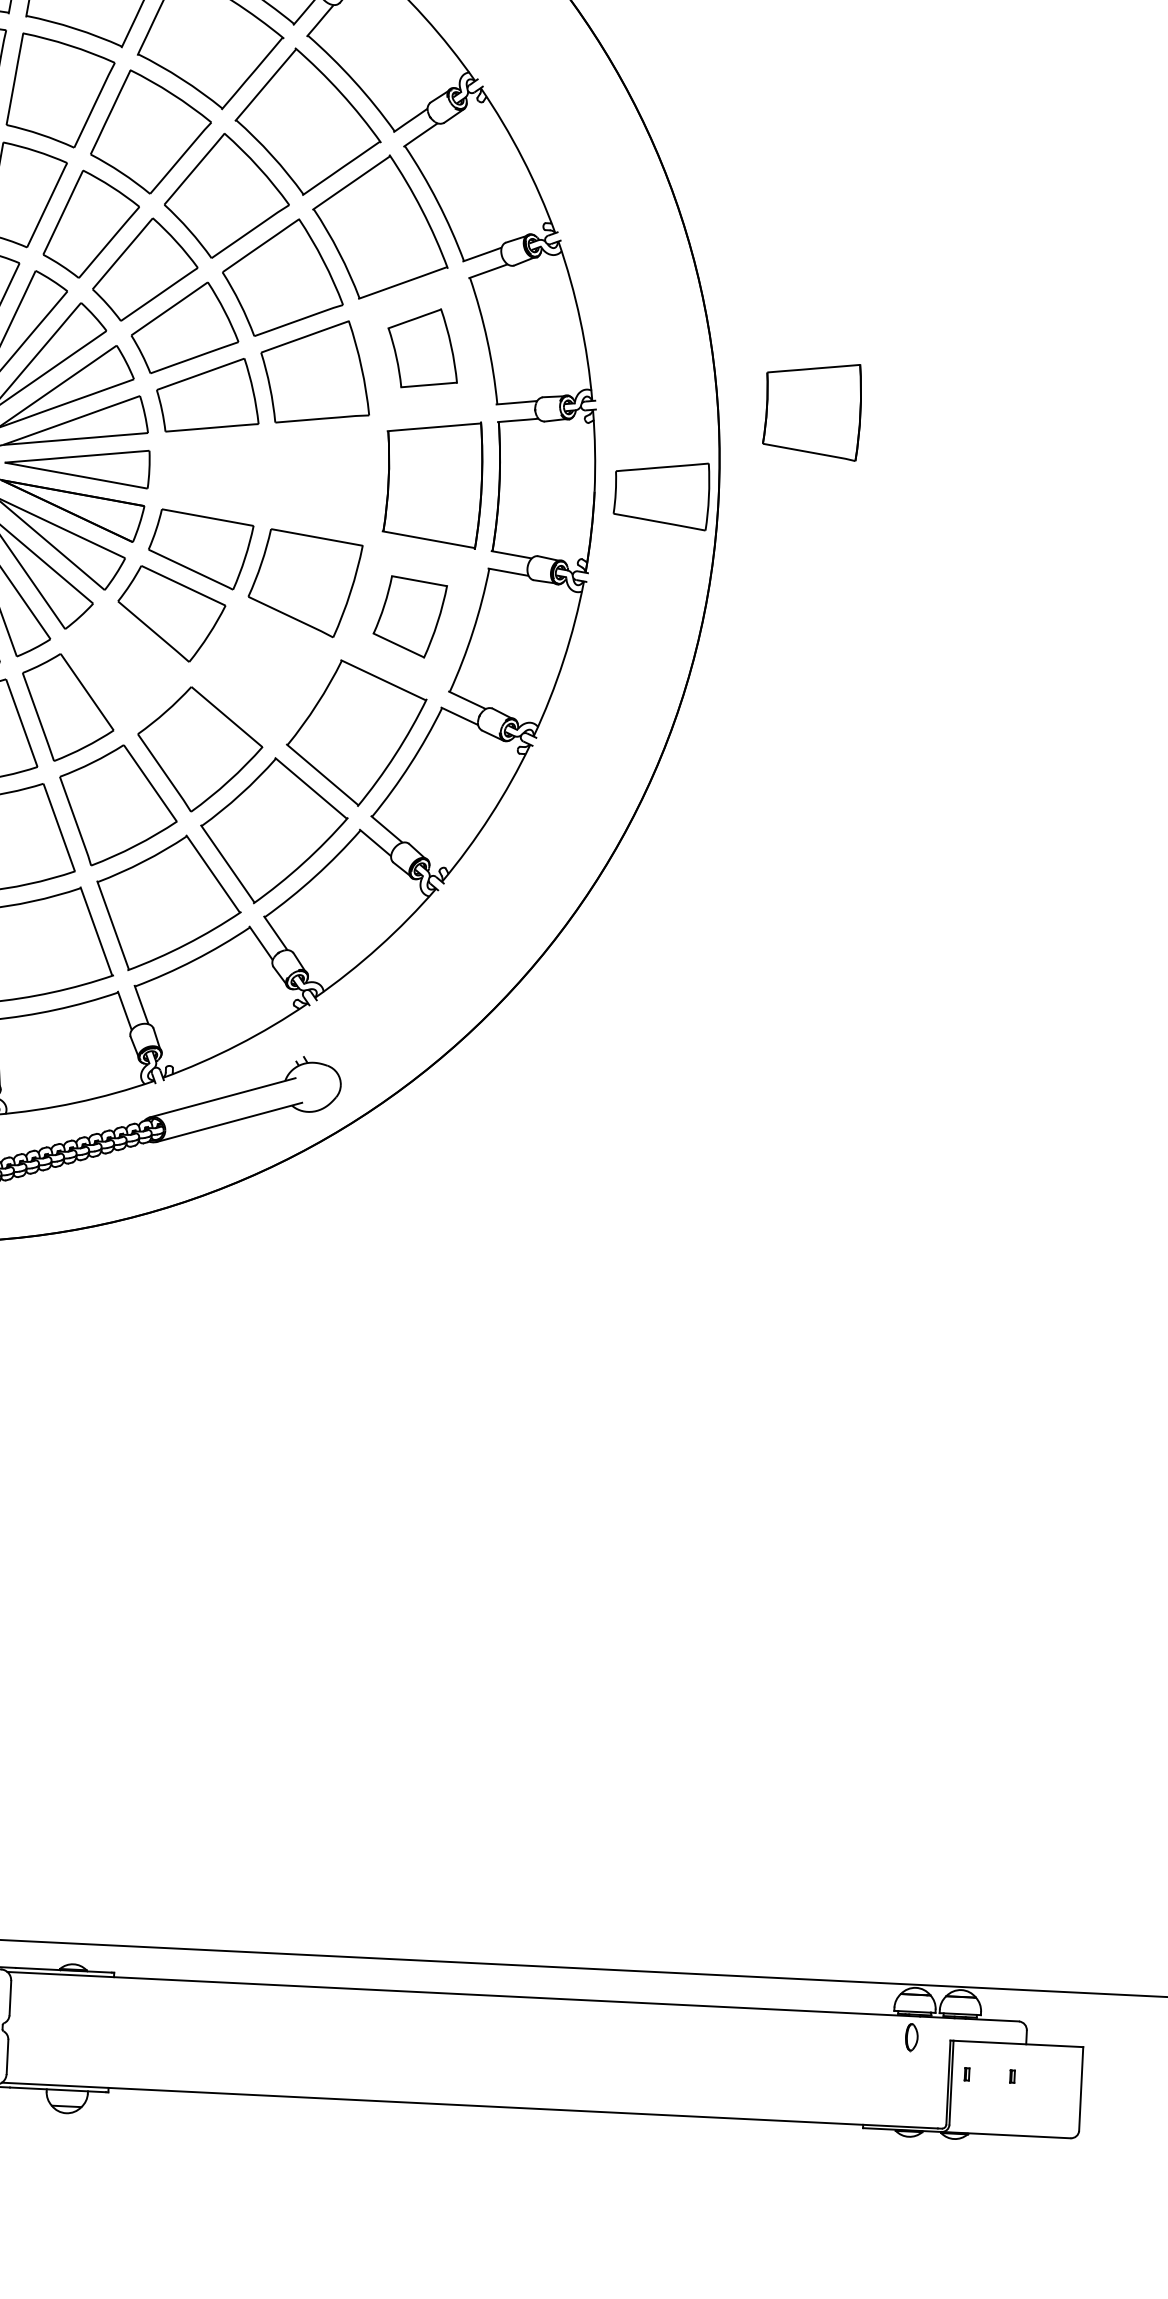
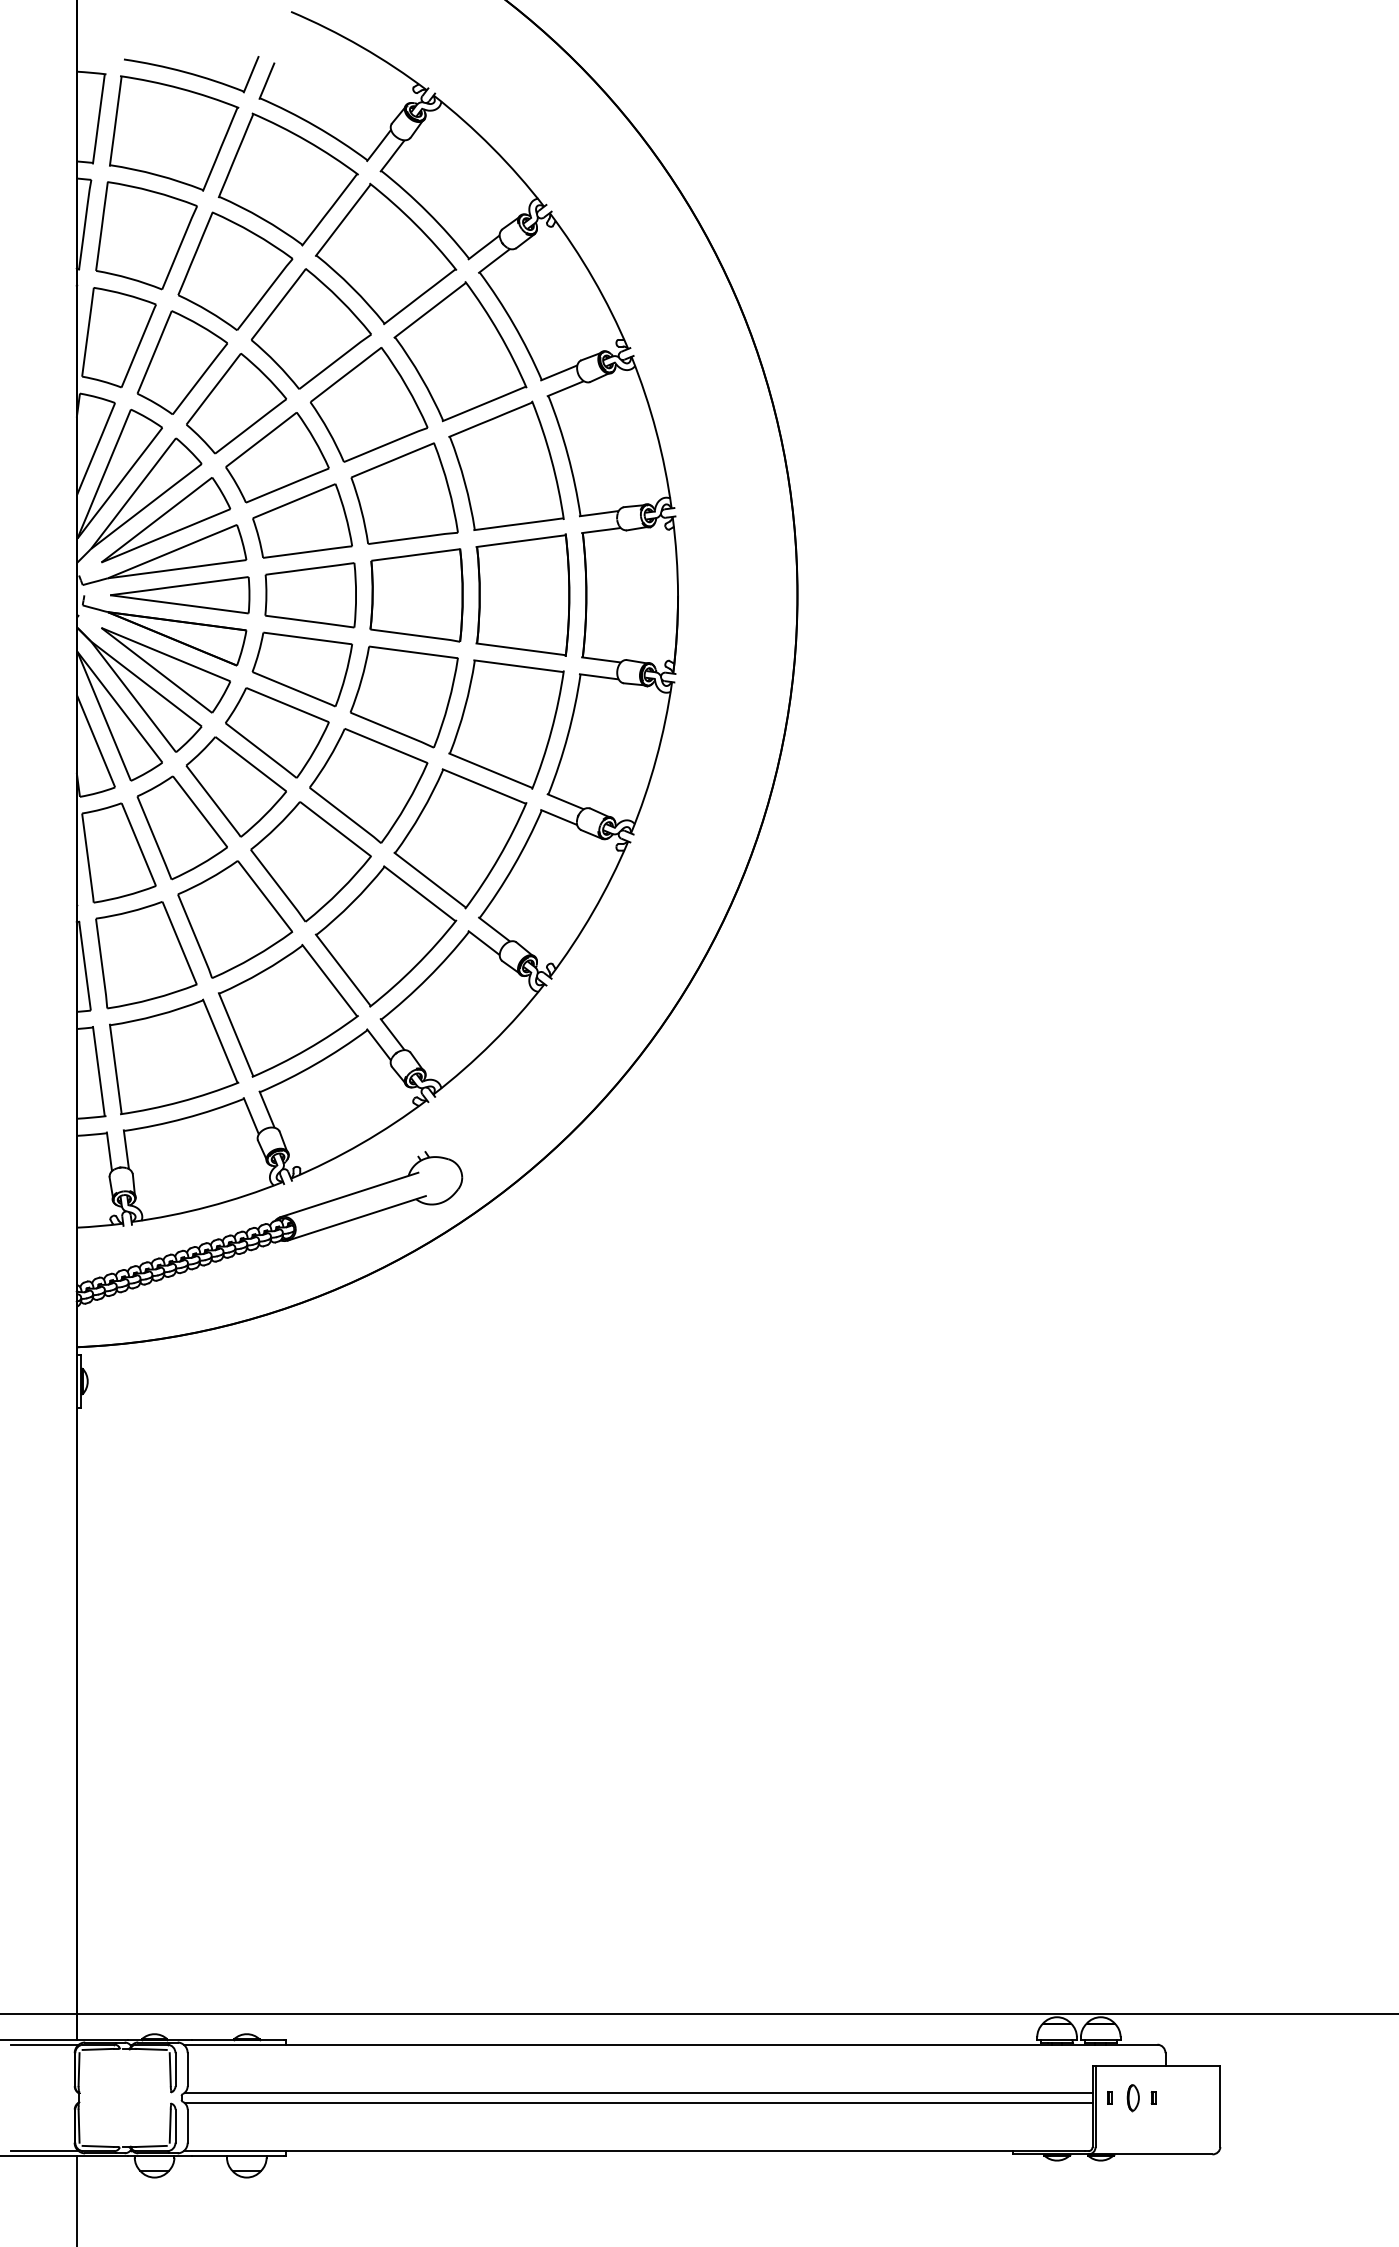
part: (422, 348) -> (506, 465), size x1.67
part: (812, 410) -> (416, 595), moved
part: (661, 495) -> (310, 595), moved
part: (409, 617) -> (506, 724), size x1.67
part: (125, 667) -> (235, 786), added
part: (263, 673) -> (368, 785), added
part: (910, 2037) -> (1132, 2098), moved
line: (477, 2044) -> (638, 2092), added
line: (476, 2056) -> (638, 2103), added

